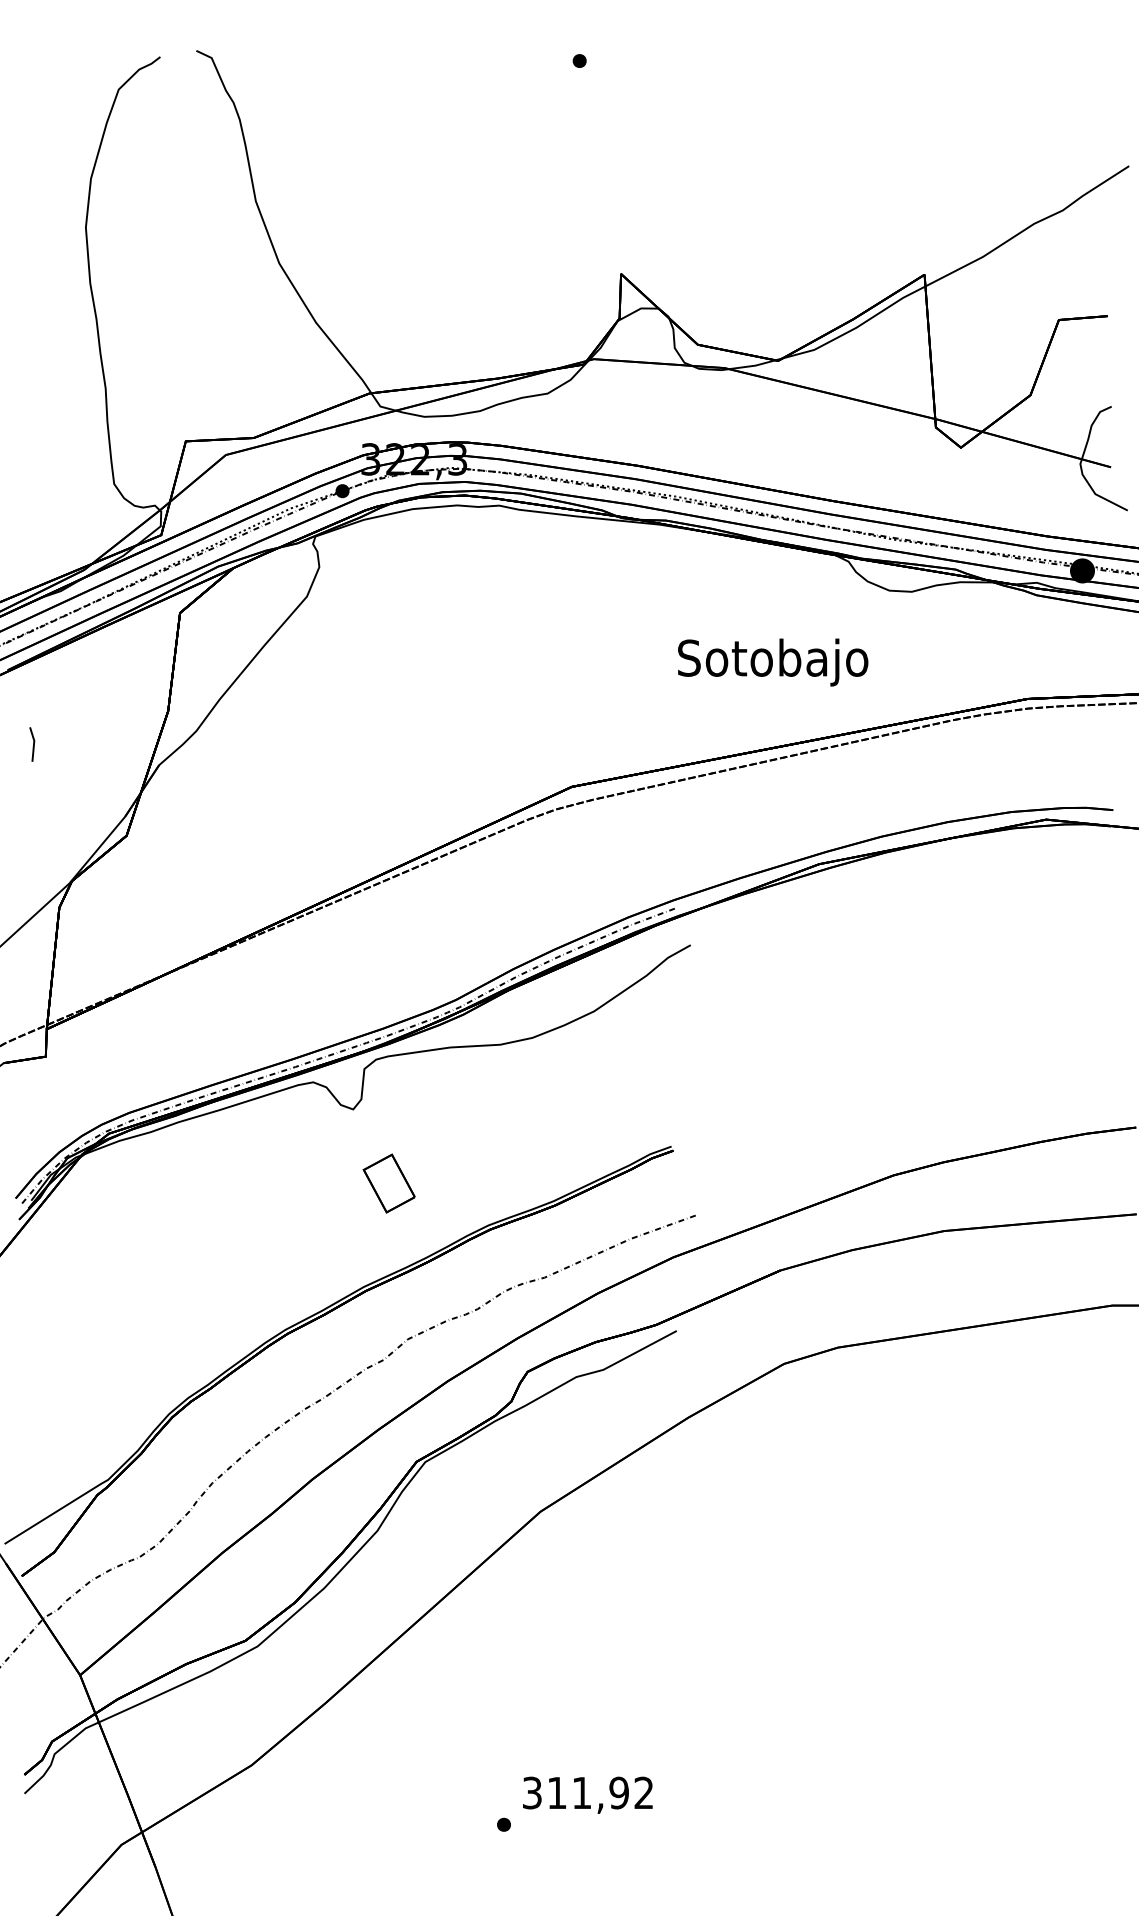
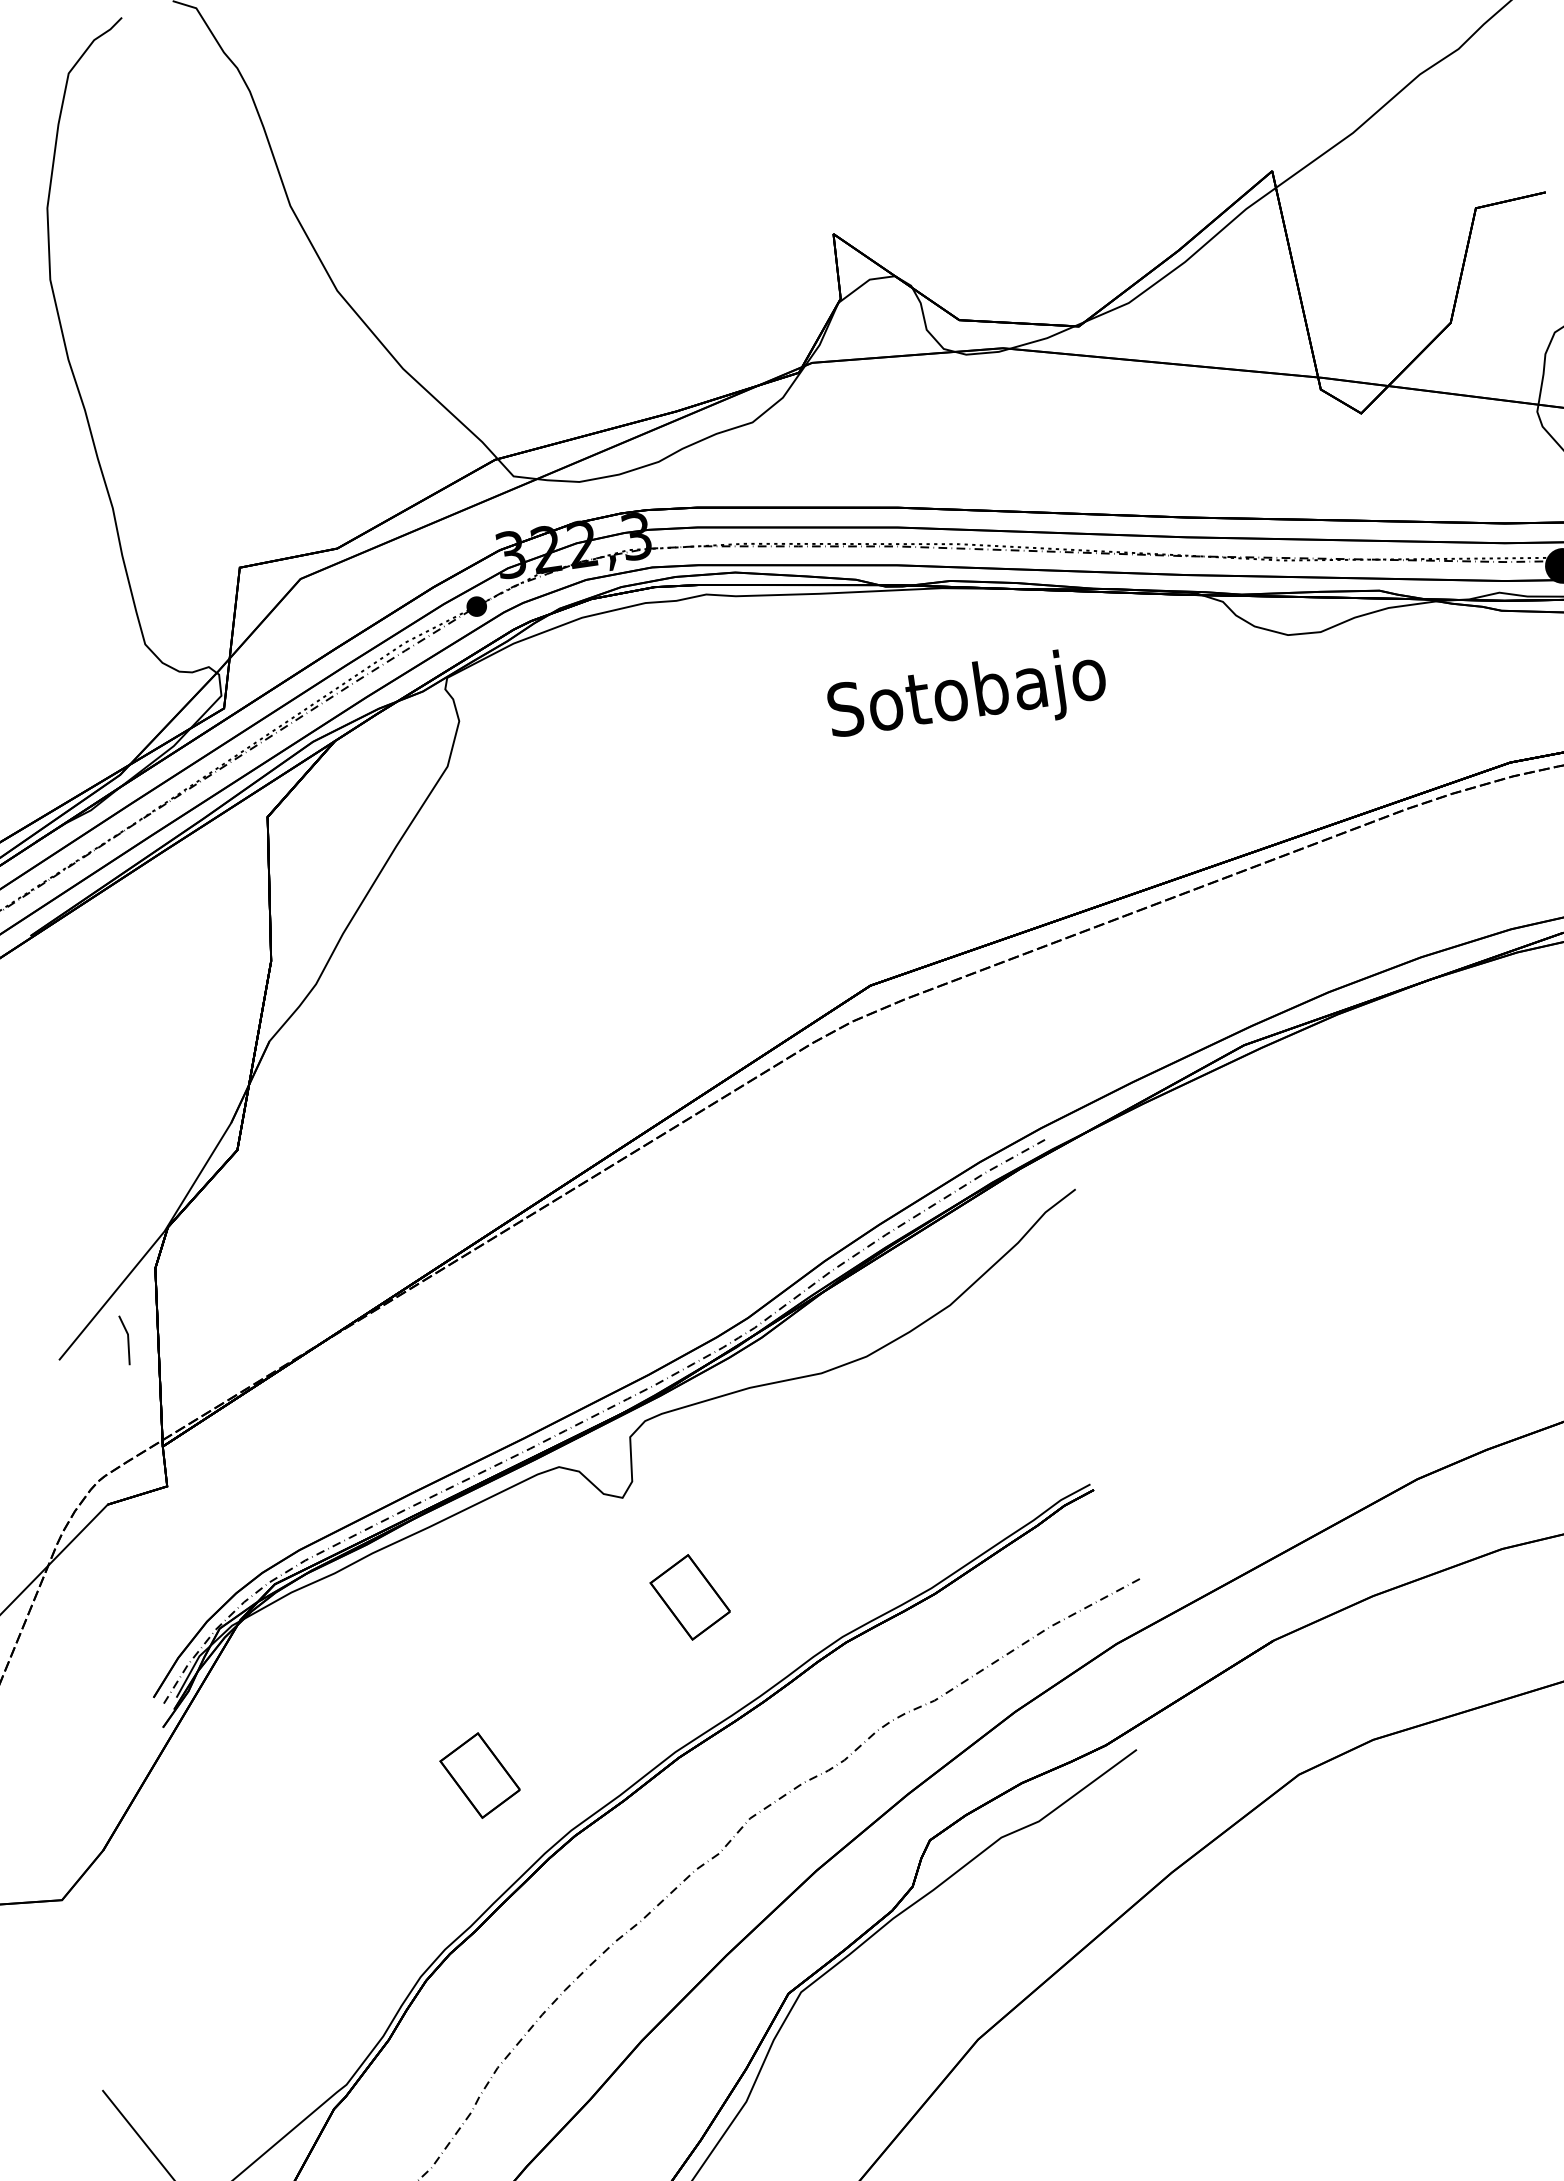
text: (773, 662) -> (968, 697), moved
line: (33, 744) -> (127, 1339), moved
part: (228, 1283) -> (478, 1775), added

